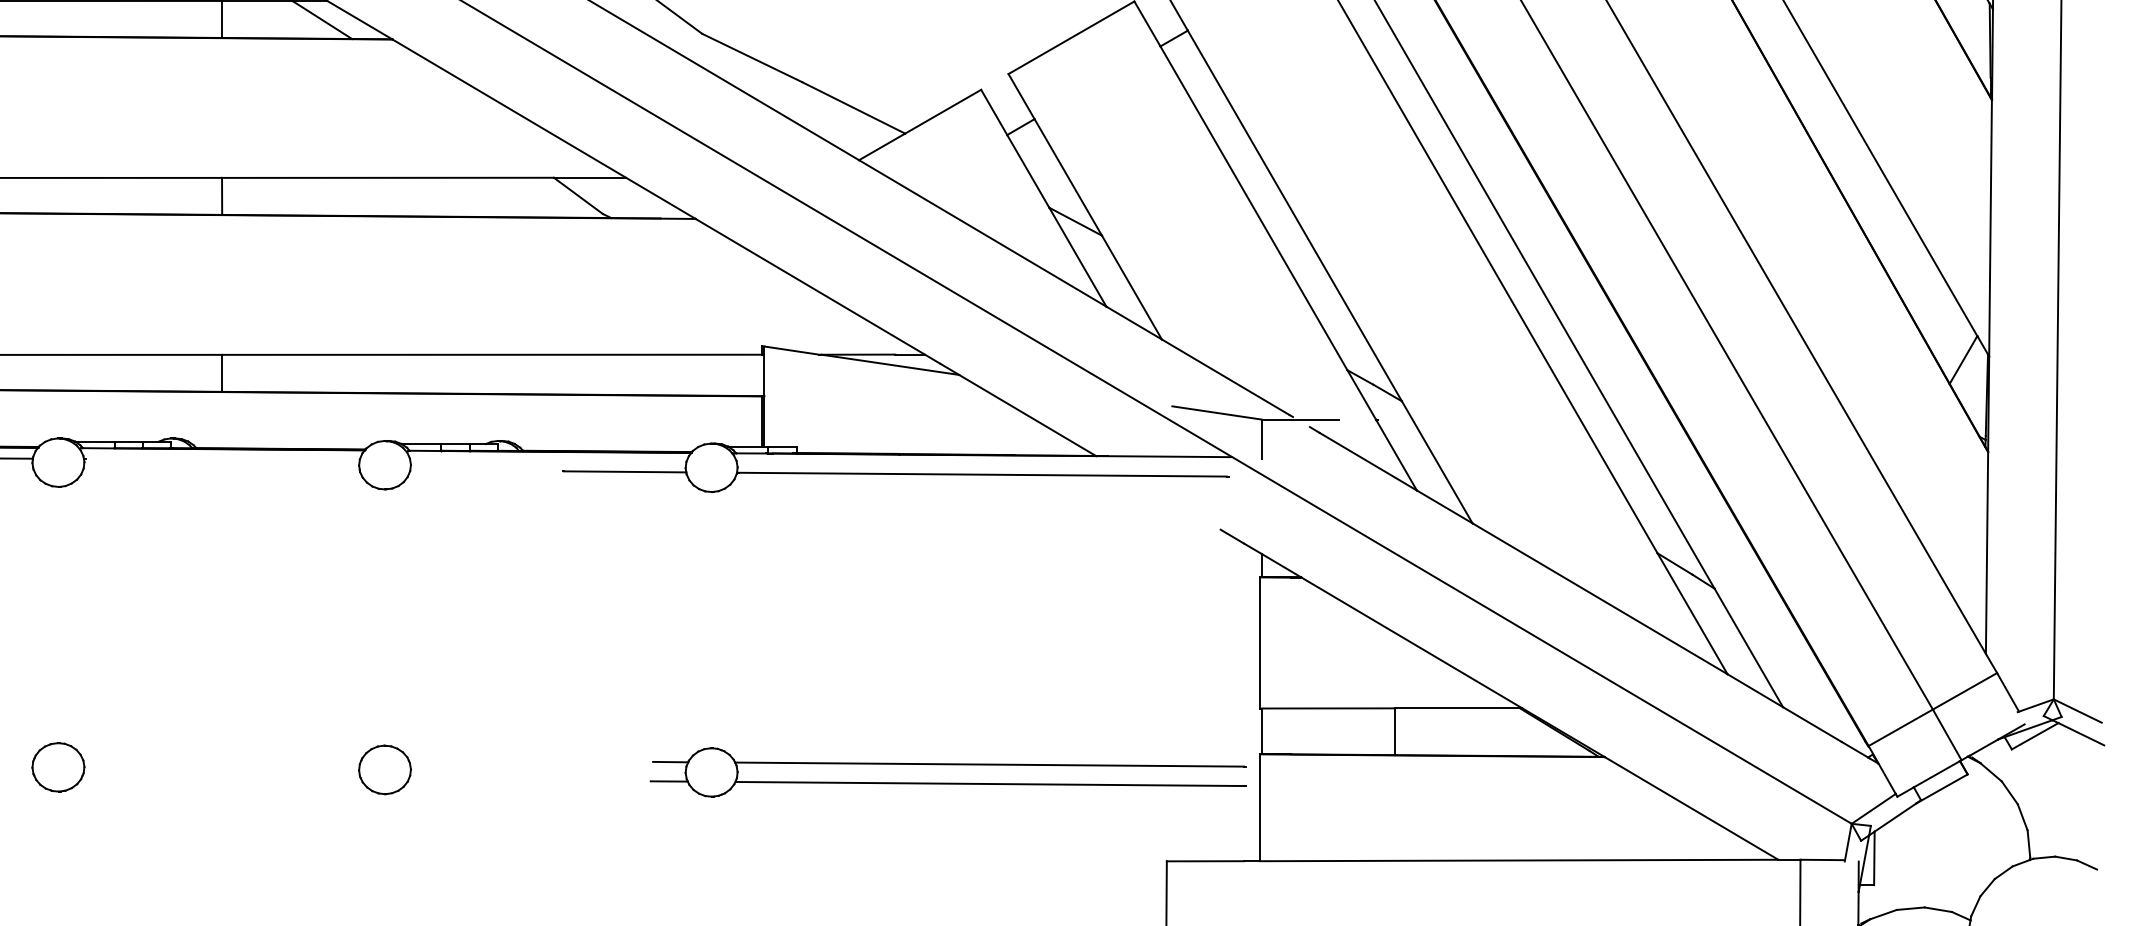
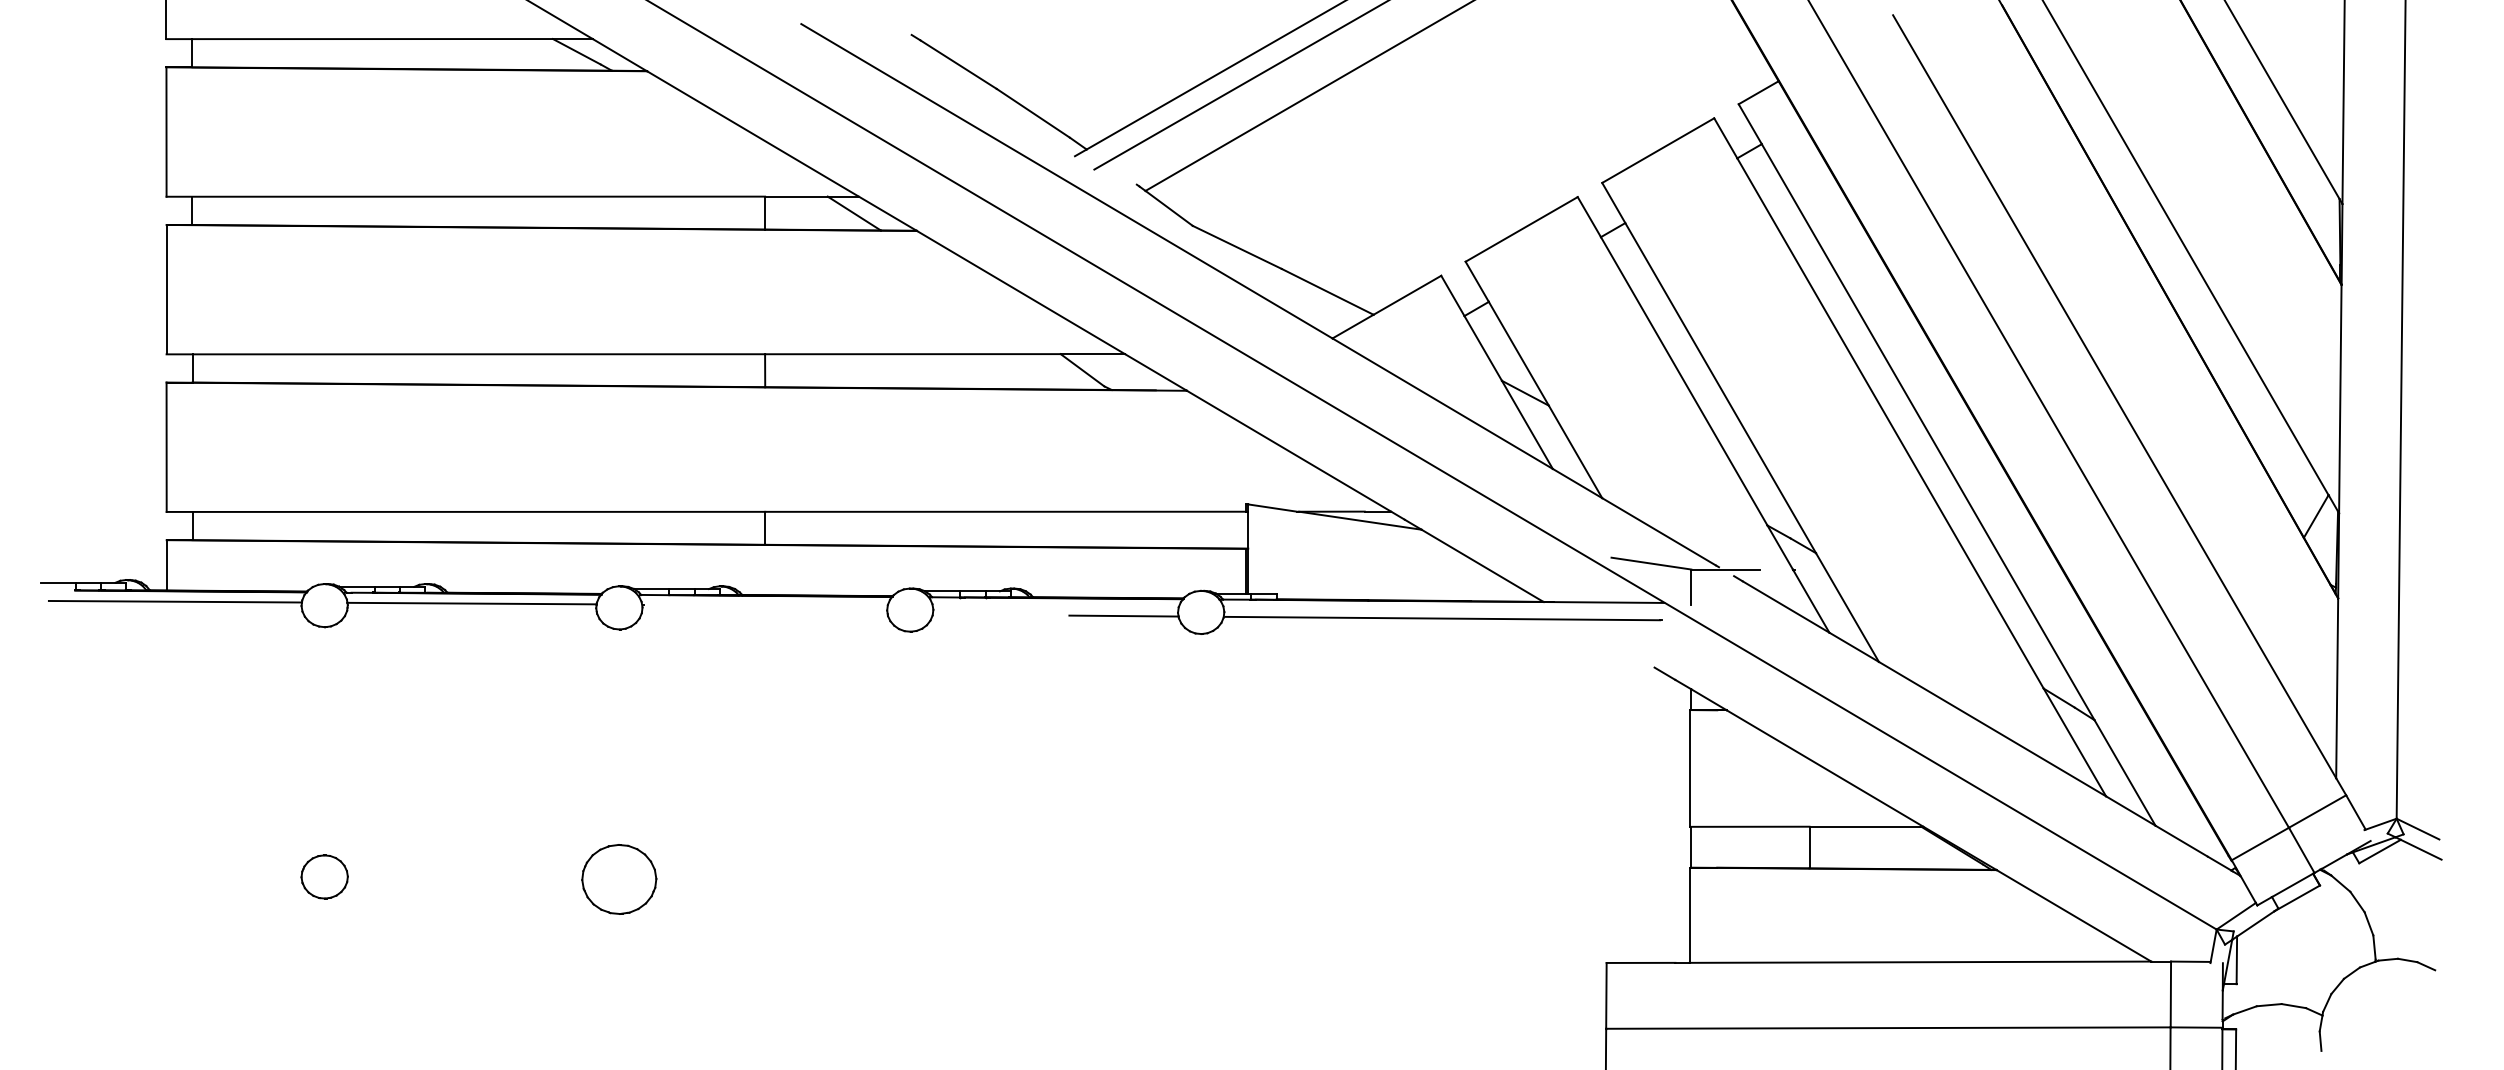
part: (58, 766) -> (619, 878), size x1.6
part: (385, 769) -> (910, 881), removed
part: (947, 772) -> (1411, 883), removed

